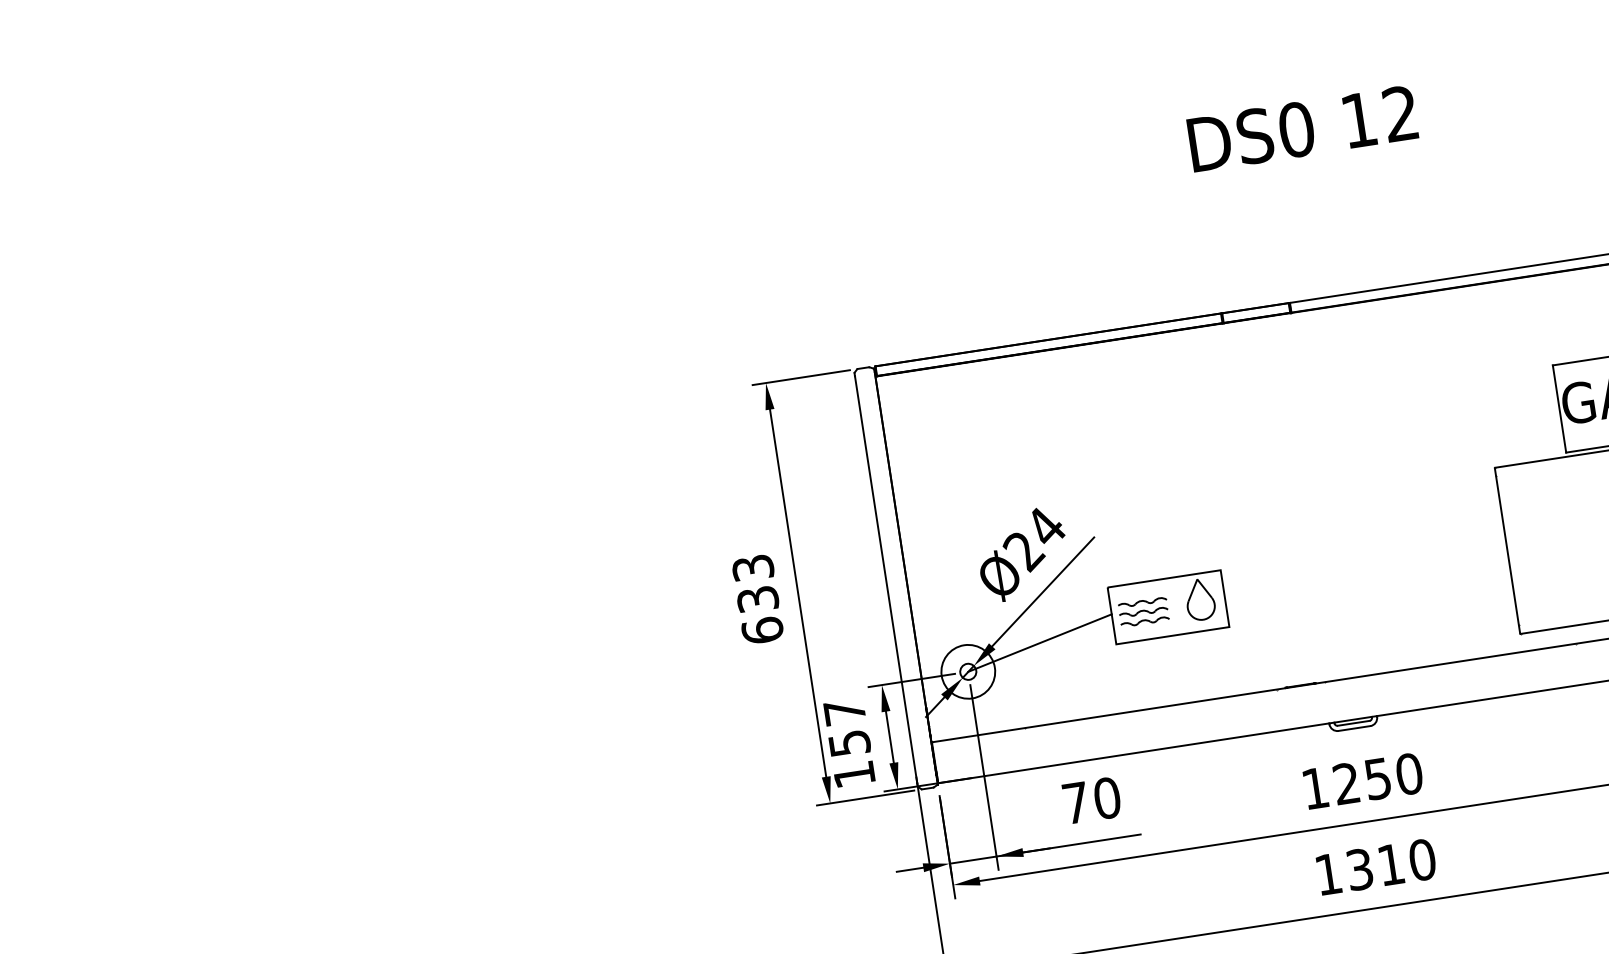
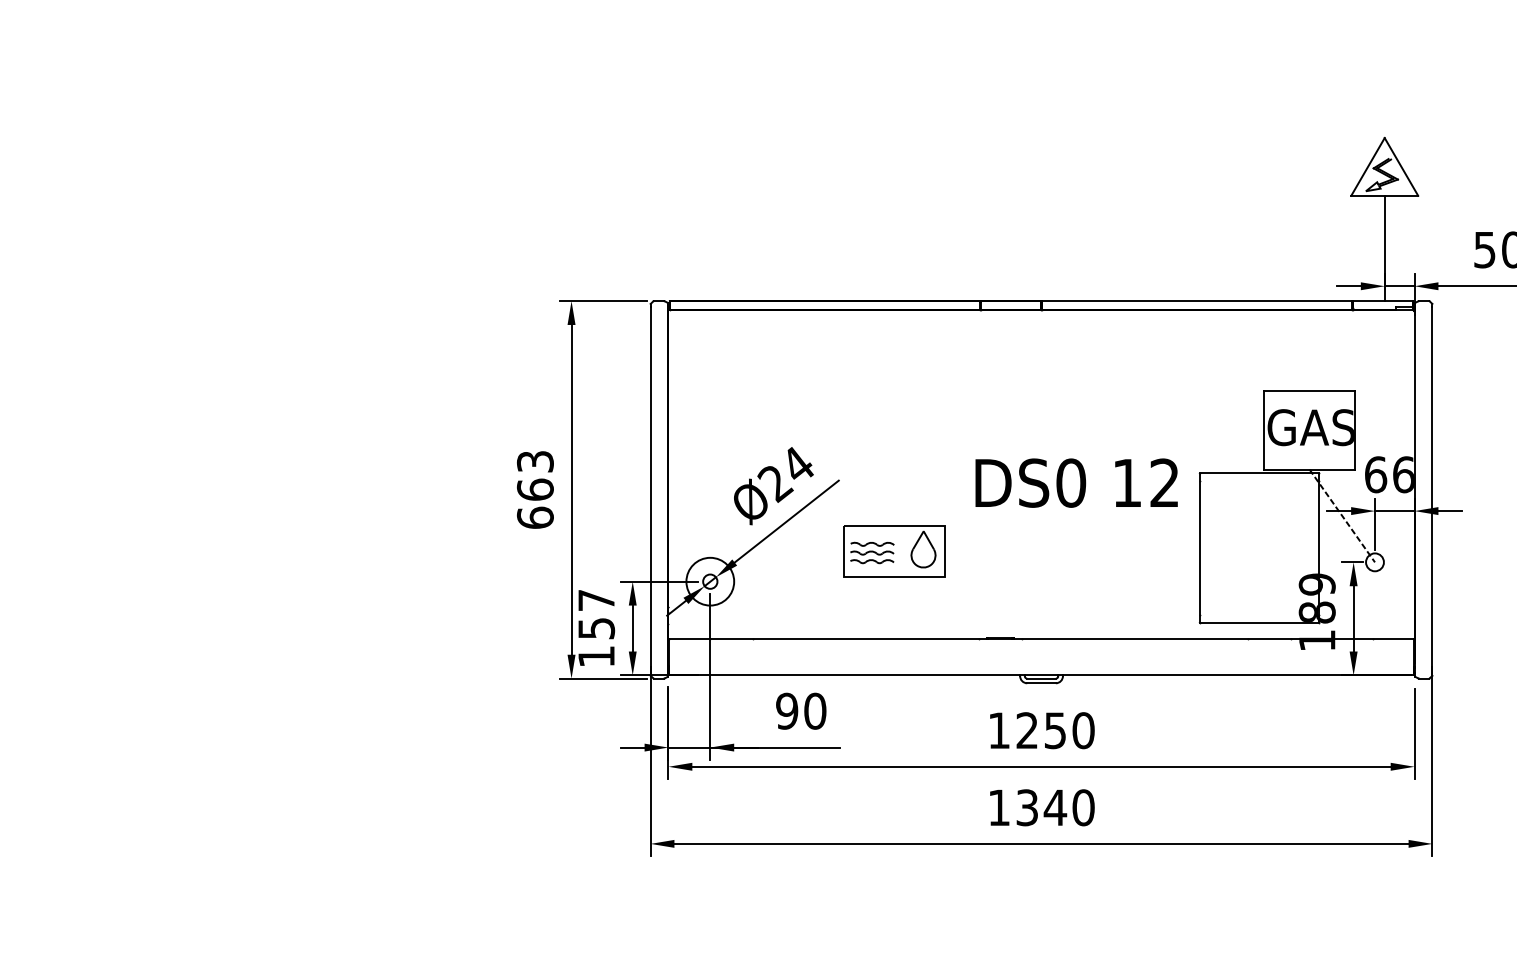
text: (1302, 128) -> (1076, 482), moved
text: (756, 599) -> (534, 489), 633 -> 663
line: (1039, 642) -> (776, 565), removed
text: (1076, 802) -> (787, 710), 70 -> 90
text: (1391, 864) -> (1055, 807), 1310 -> 1340

